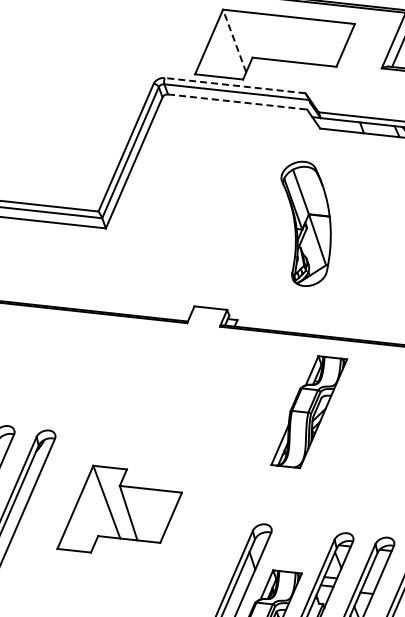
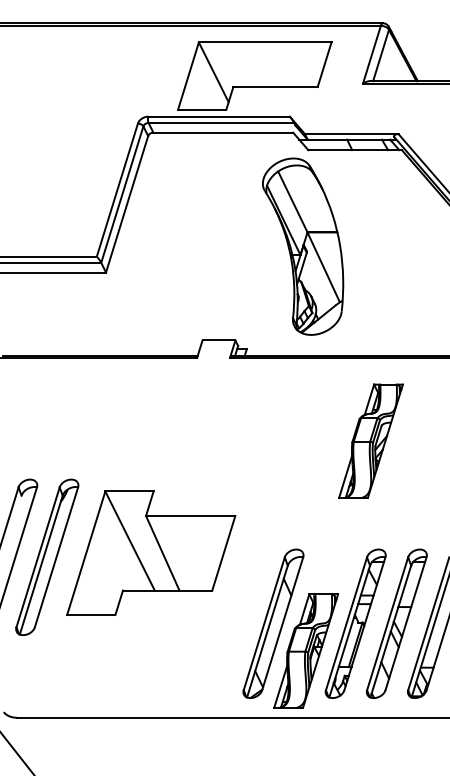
line: (234, 40) -> (213, 71), dashed -> solid
line: (235, 85) -> (219, 116), dashed -> solid
line: (237, 101) -> (223, 132), dashed -> solid
part: (305, 223) -> (303, 246), size x1.43
part: (308, 411) -> (370, 440), moved
part: (120, 511) -> (151, 552), size x1.43

